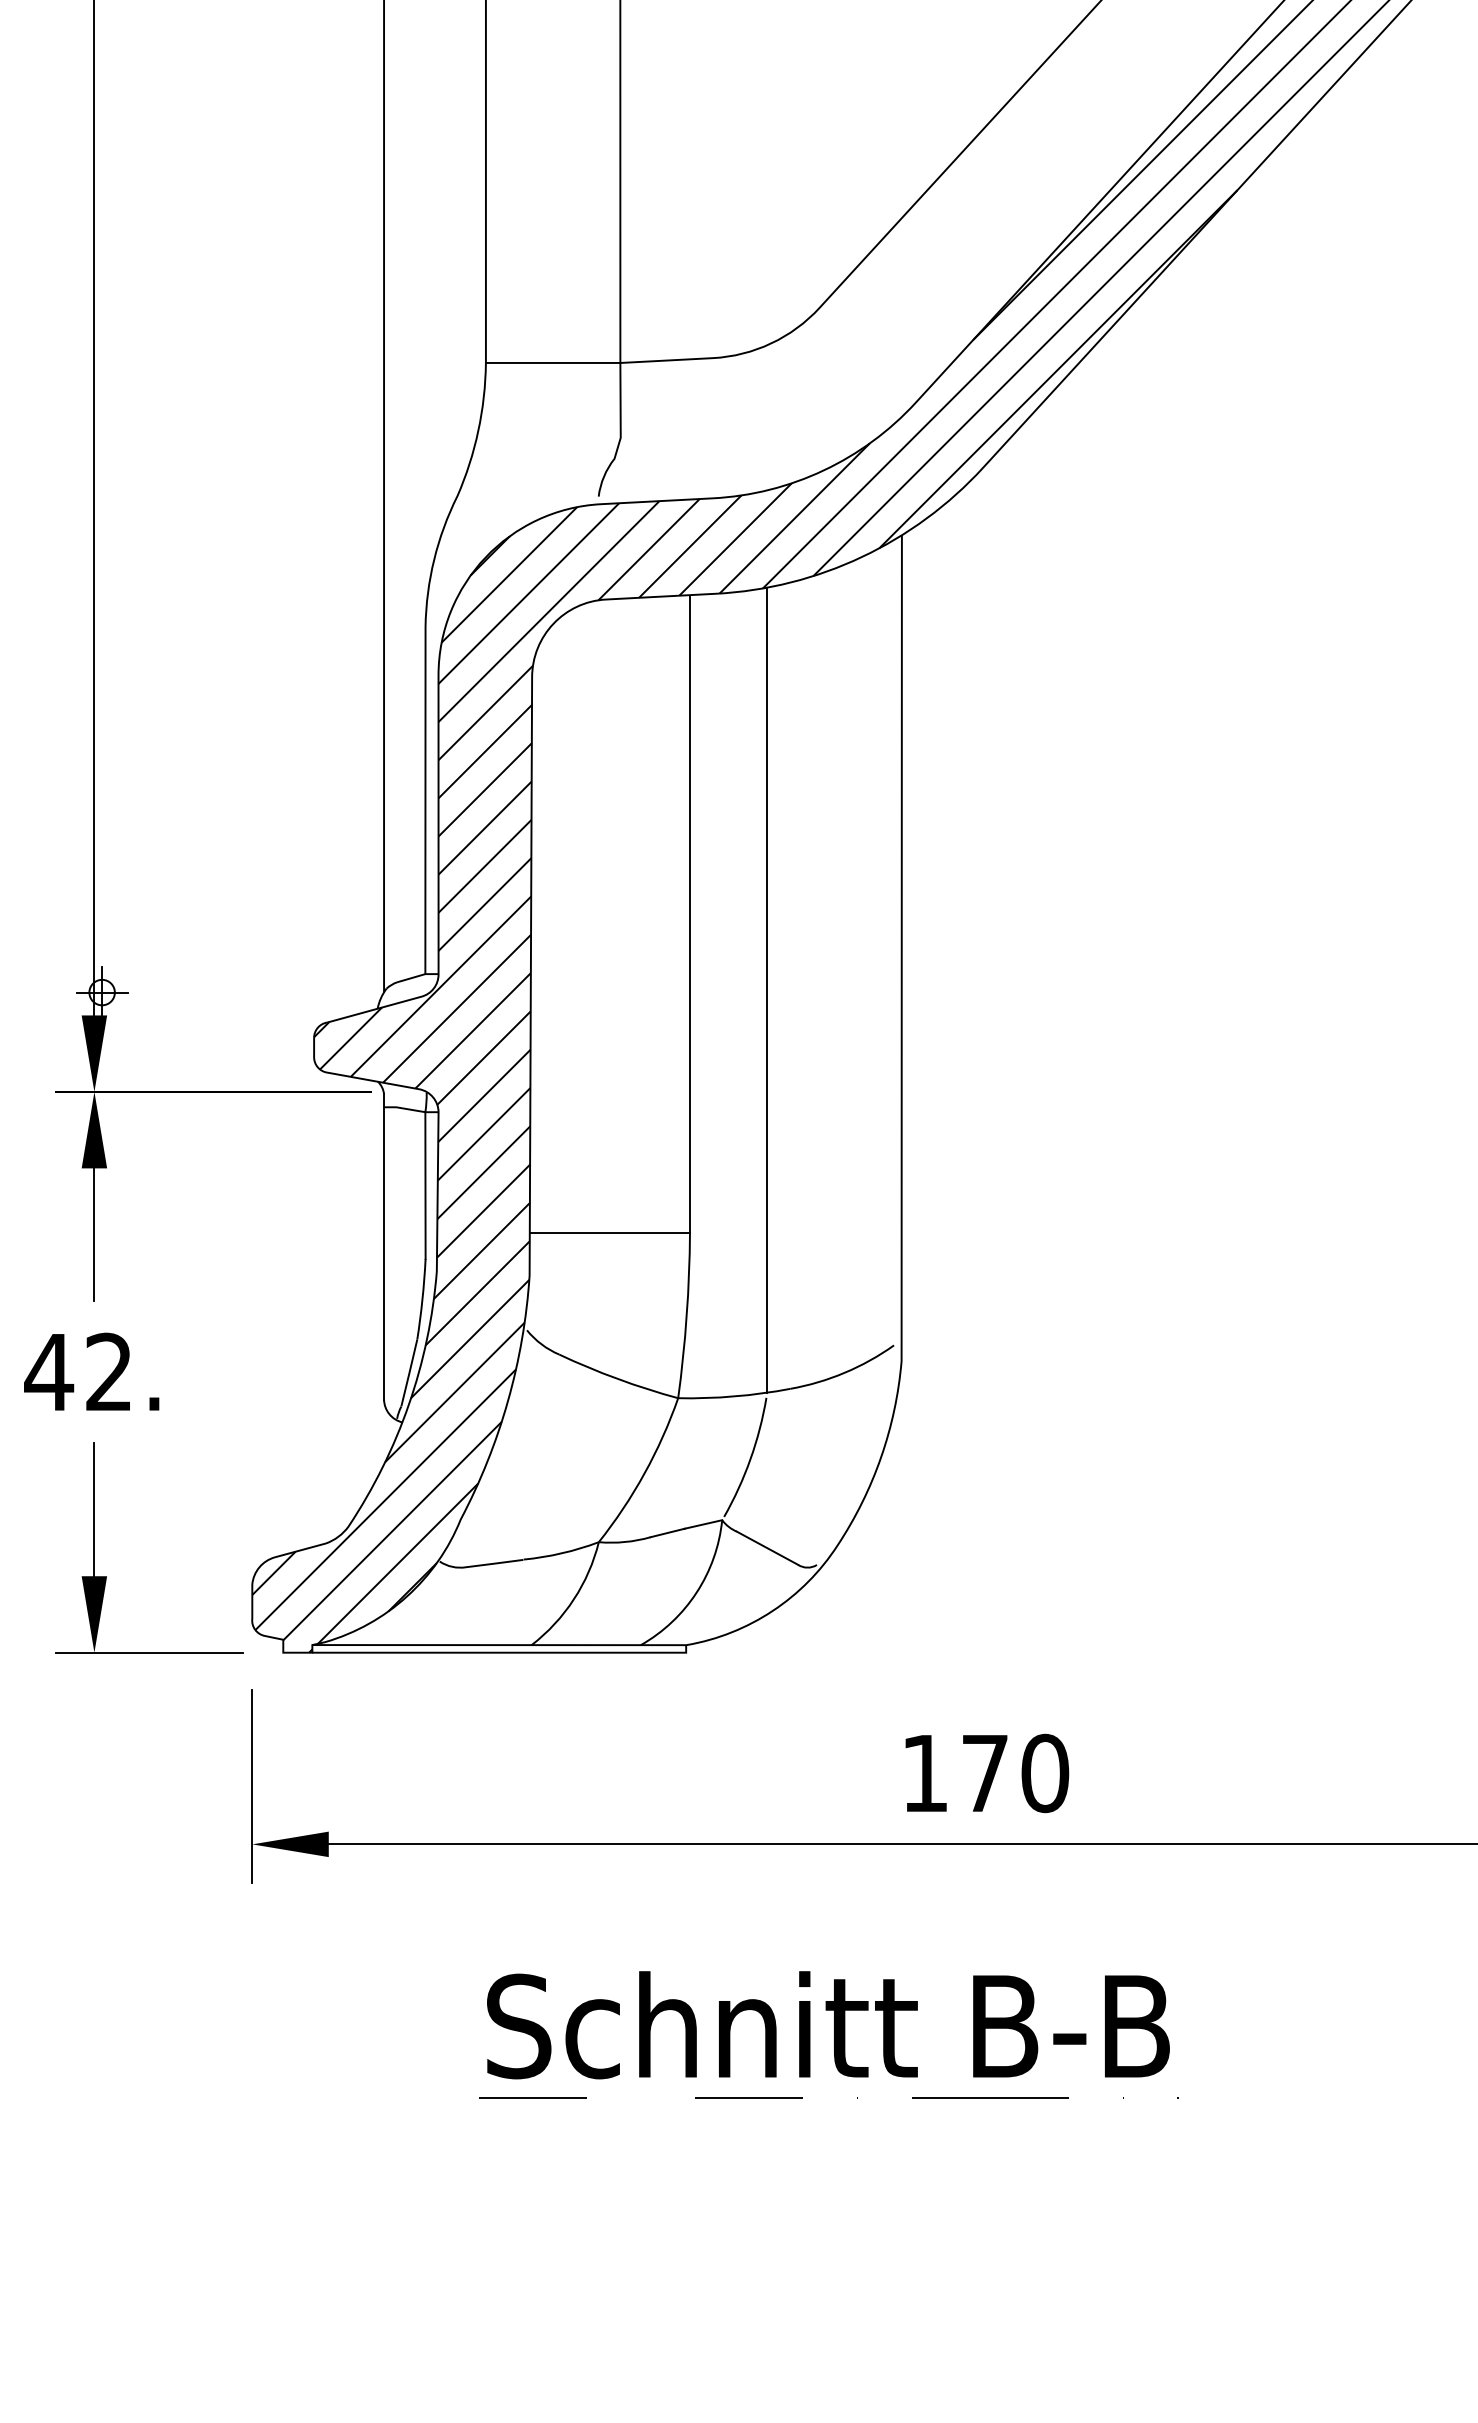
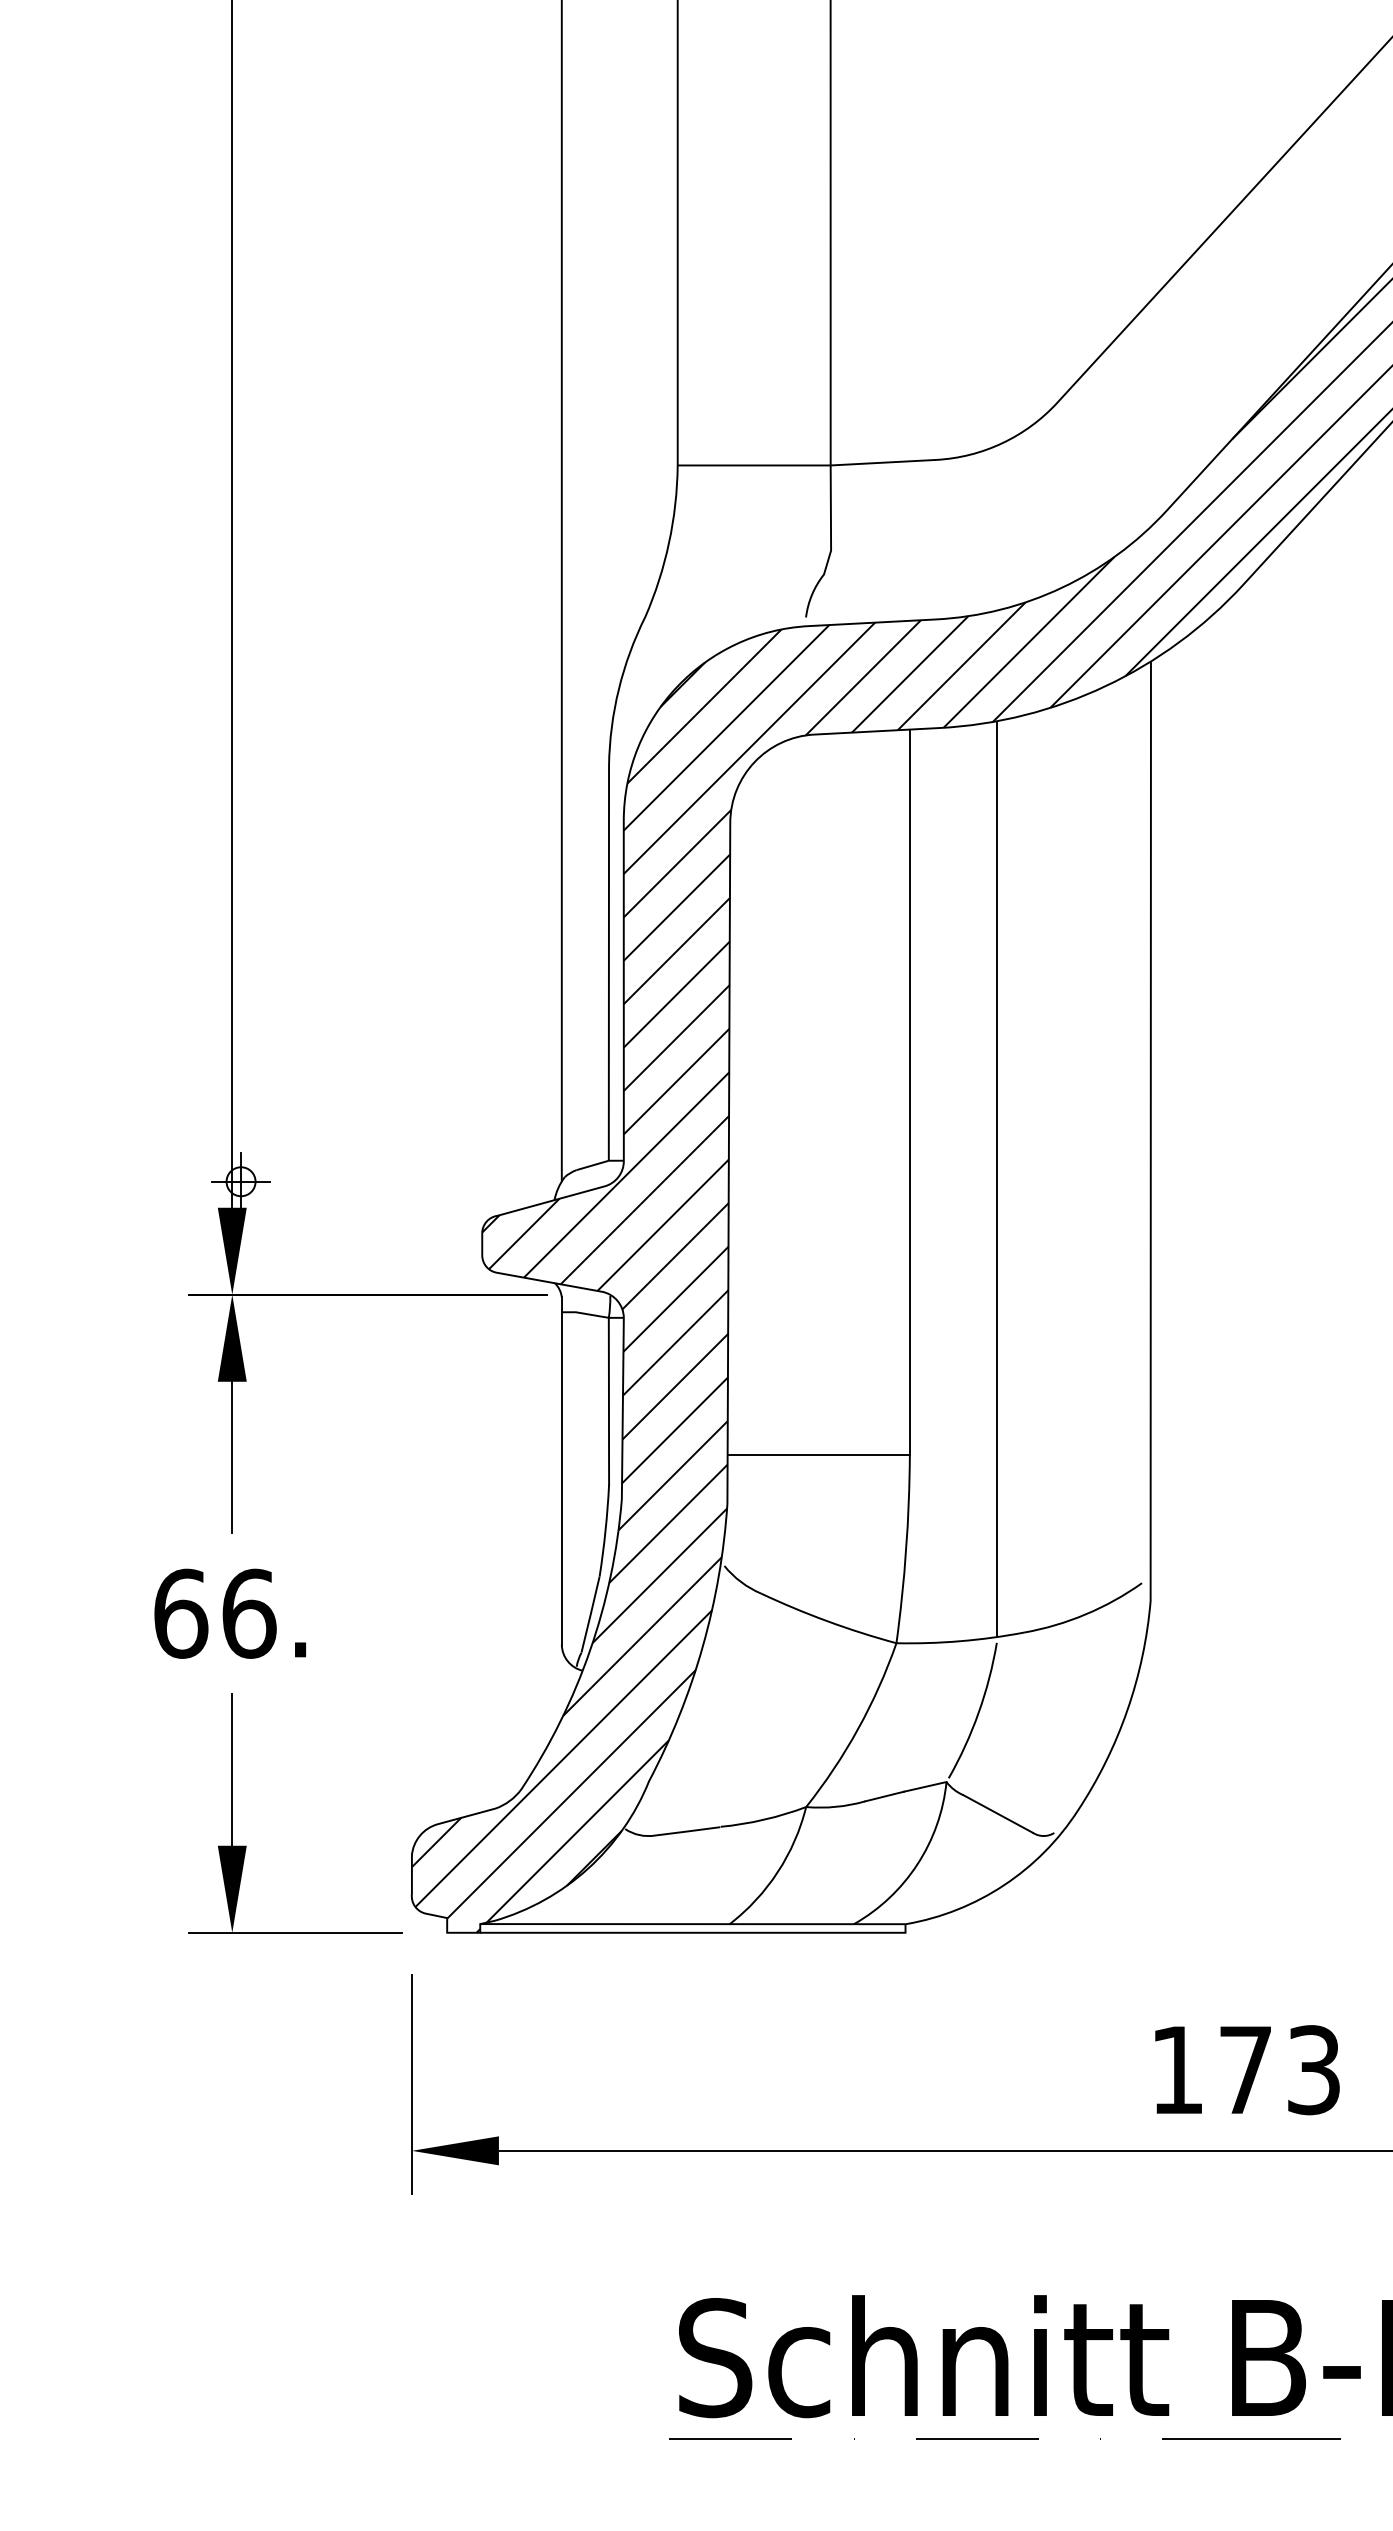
text: (78, 1371) -> (214, 1612), 42. -> 66.
text: (1045, 1773) -> (1314, 2070), 170 -> 173

